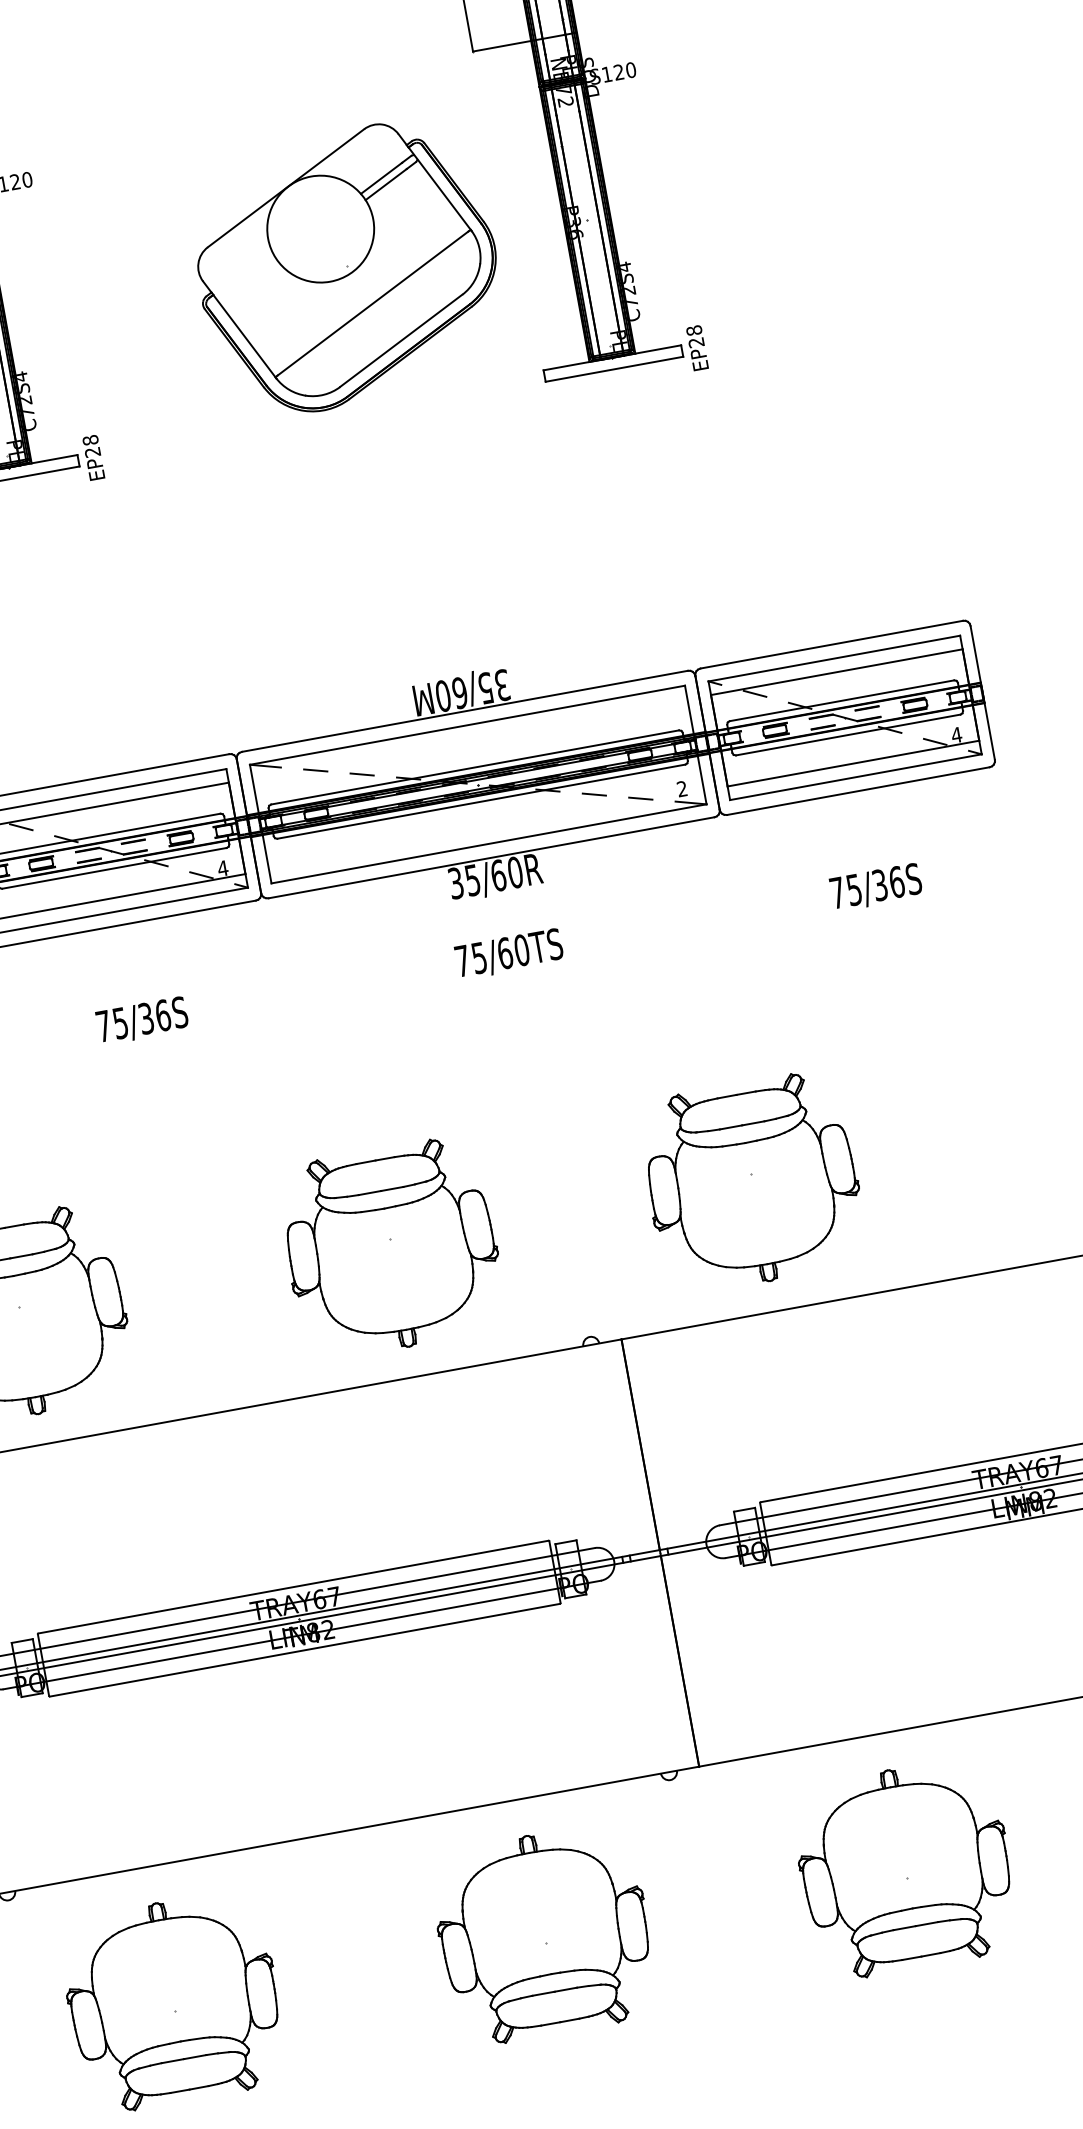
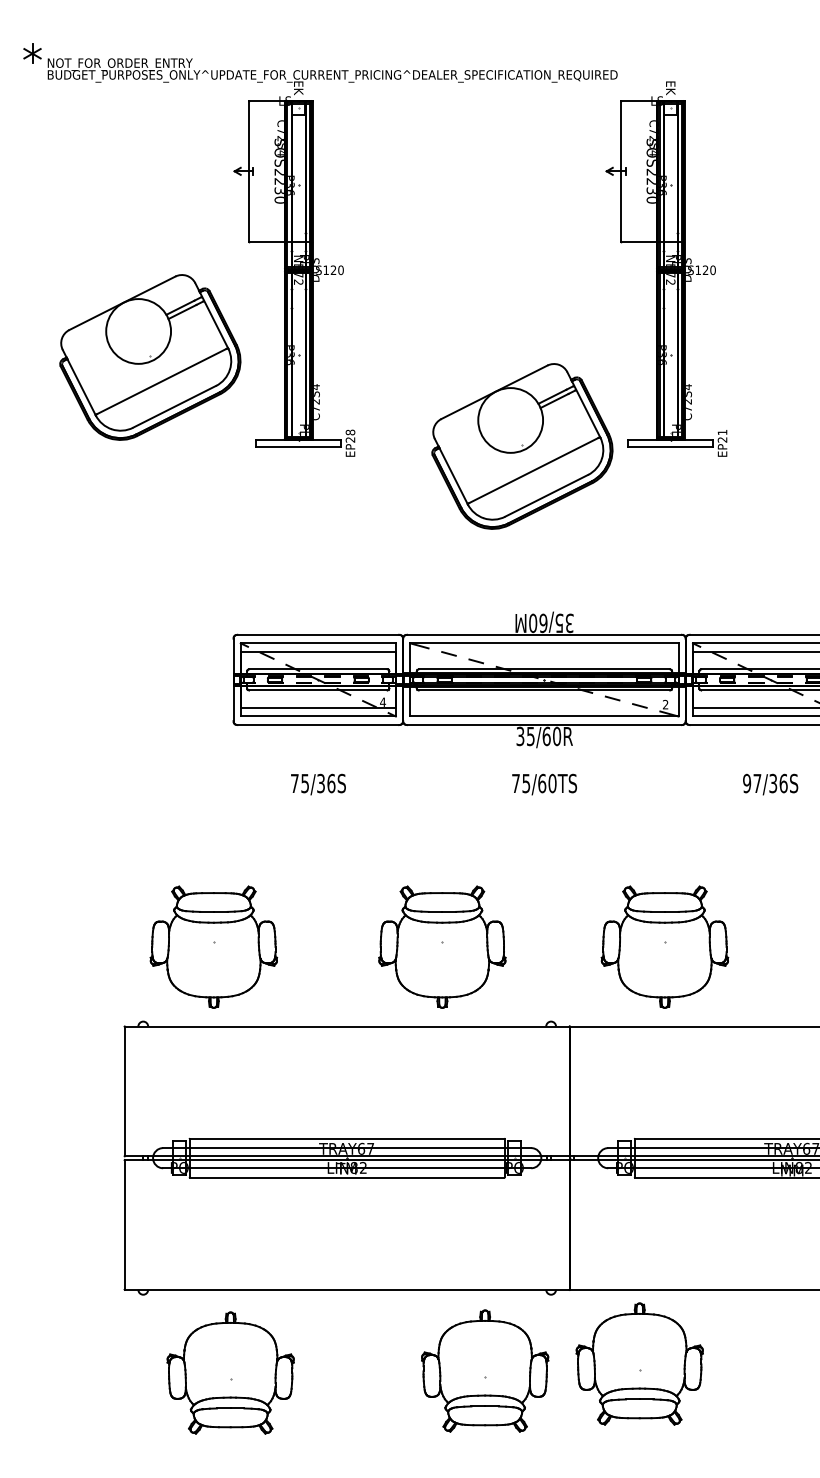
part: (347, 267) -> (522, 446), moved
text: (694, 330) -> (722, 432), EP28 -> EP21
text: (846, 891) -> (752, 783), 75/36S -> 97/36S
part: (904, 1867) -> (639, 1363), moved
part: (544, 1933) -> (485, 1370), moved

